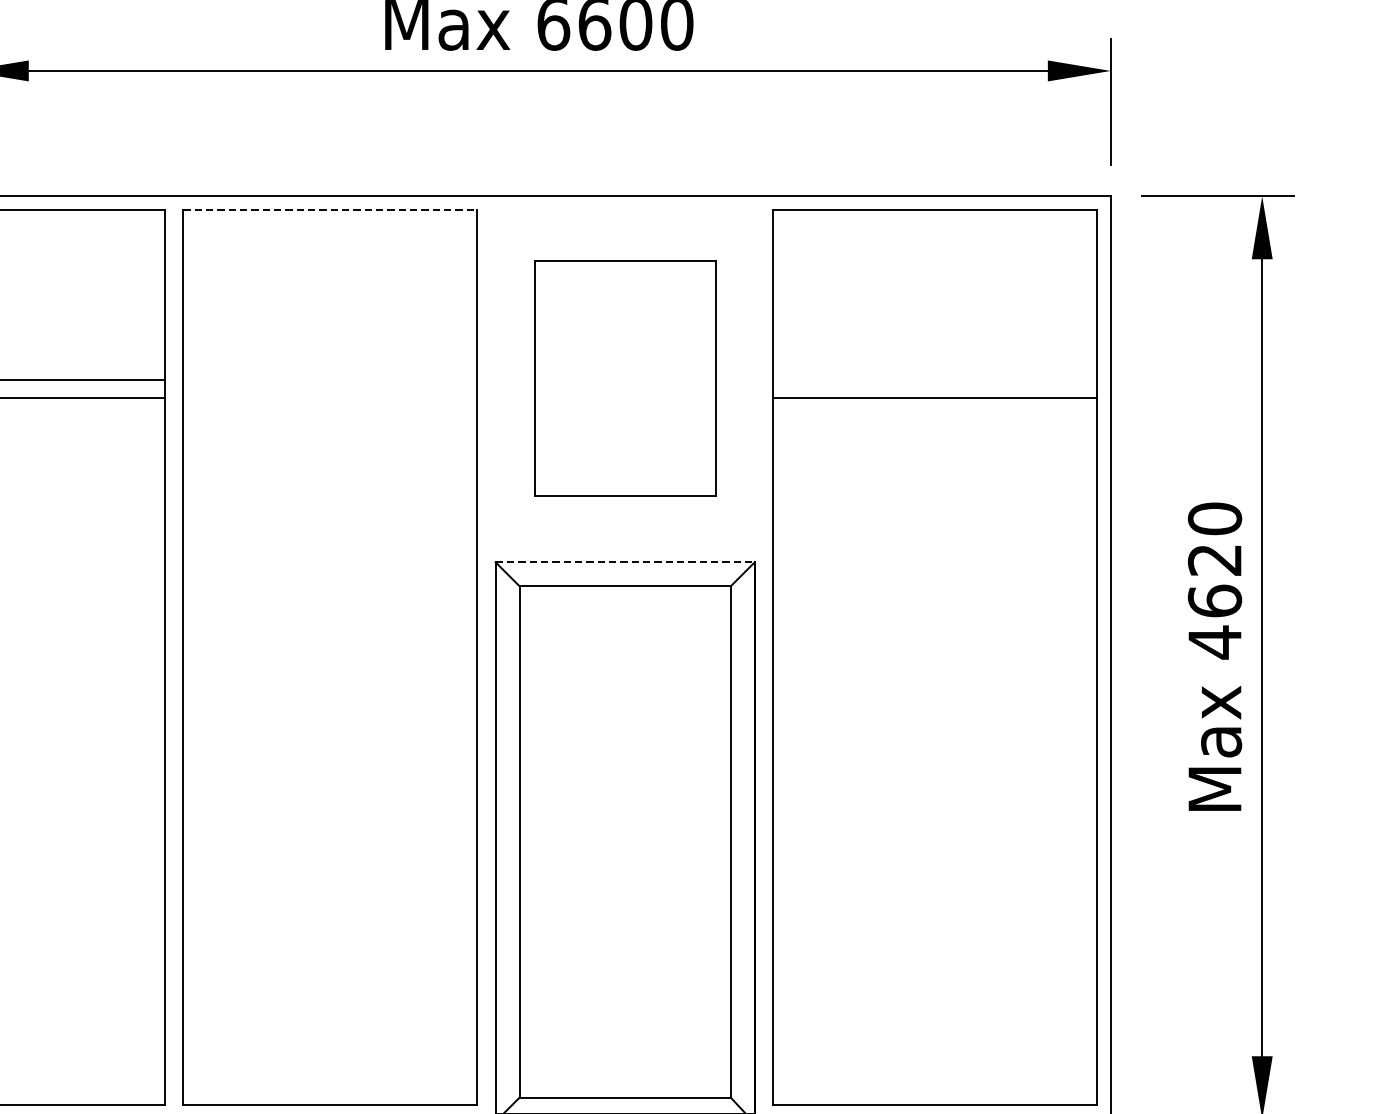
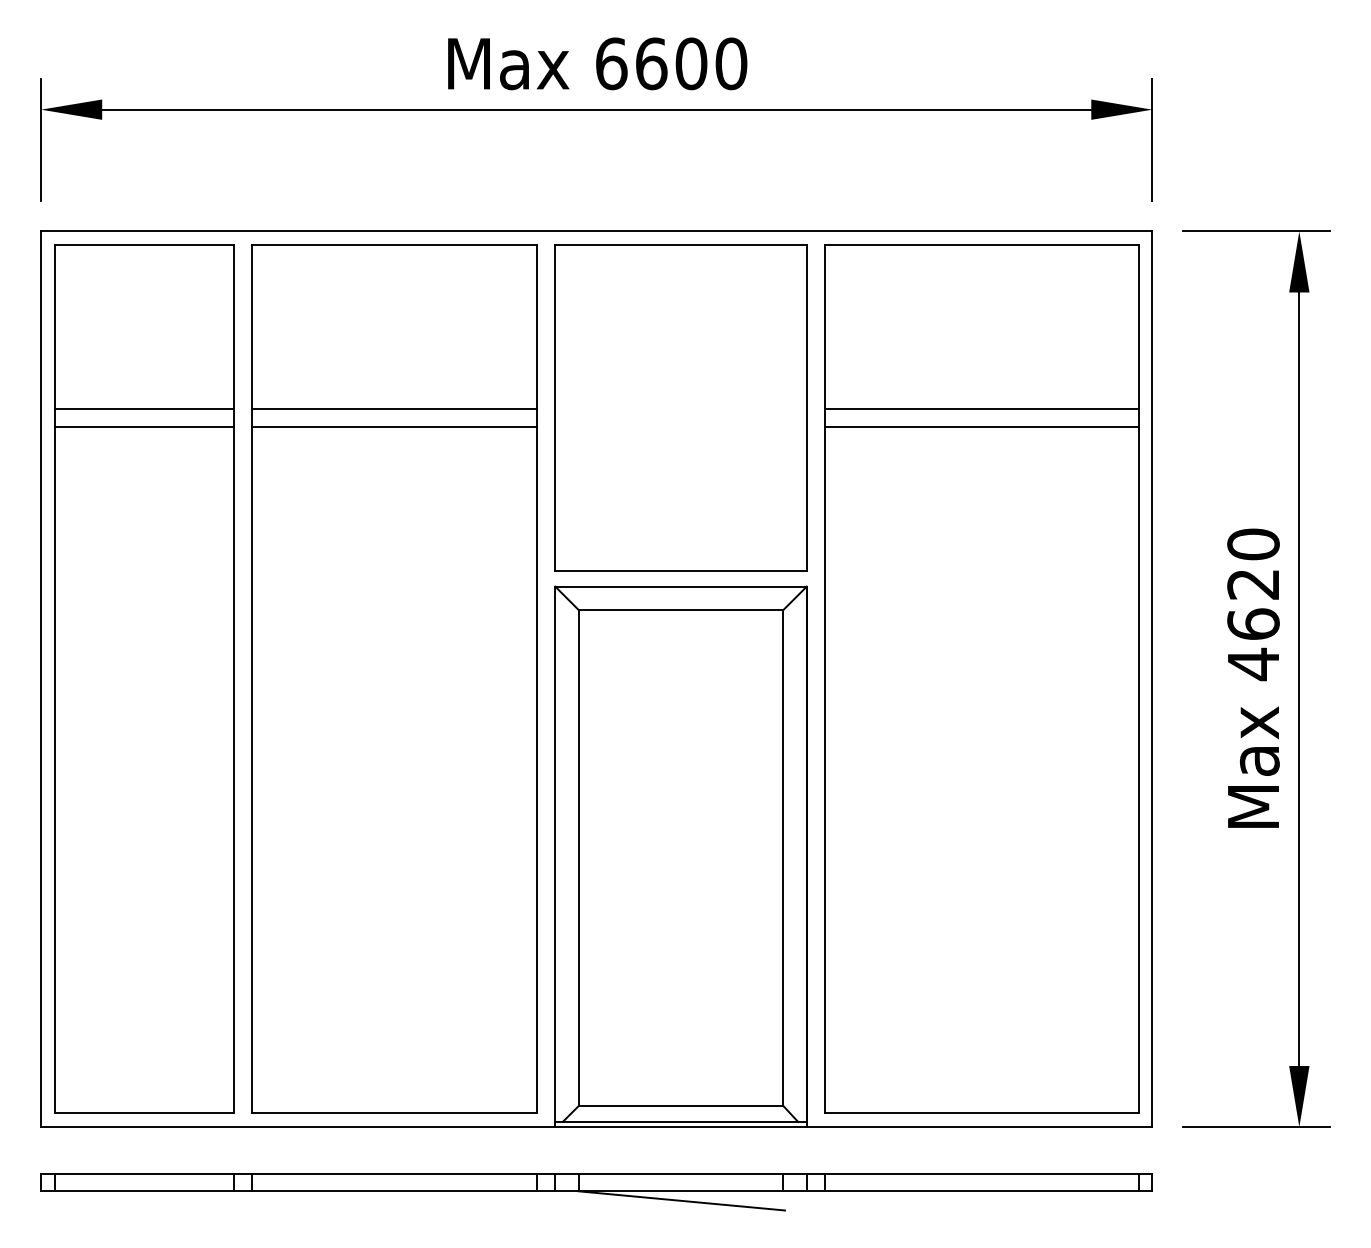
line: (330, 210) -> (395, 245), dashed -> solid
part: (624, 377) -> (680, 407), size x1.43
line: (329, 379) -> (394, 409), added
line: (934, 379) -> (981, 409), added
line: (329, 398) -> (394, 427), added
line: (625, 562) -> (681, 586), dashed -> solid

